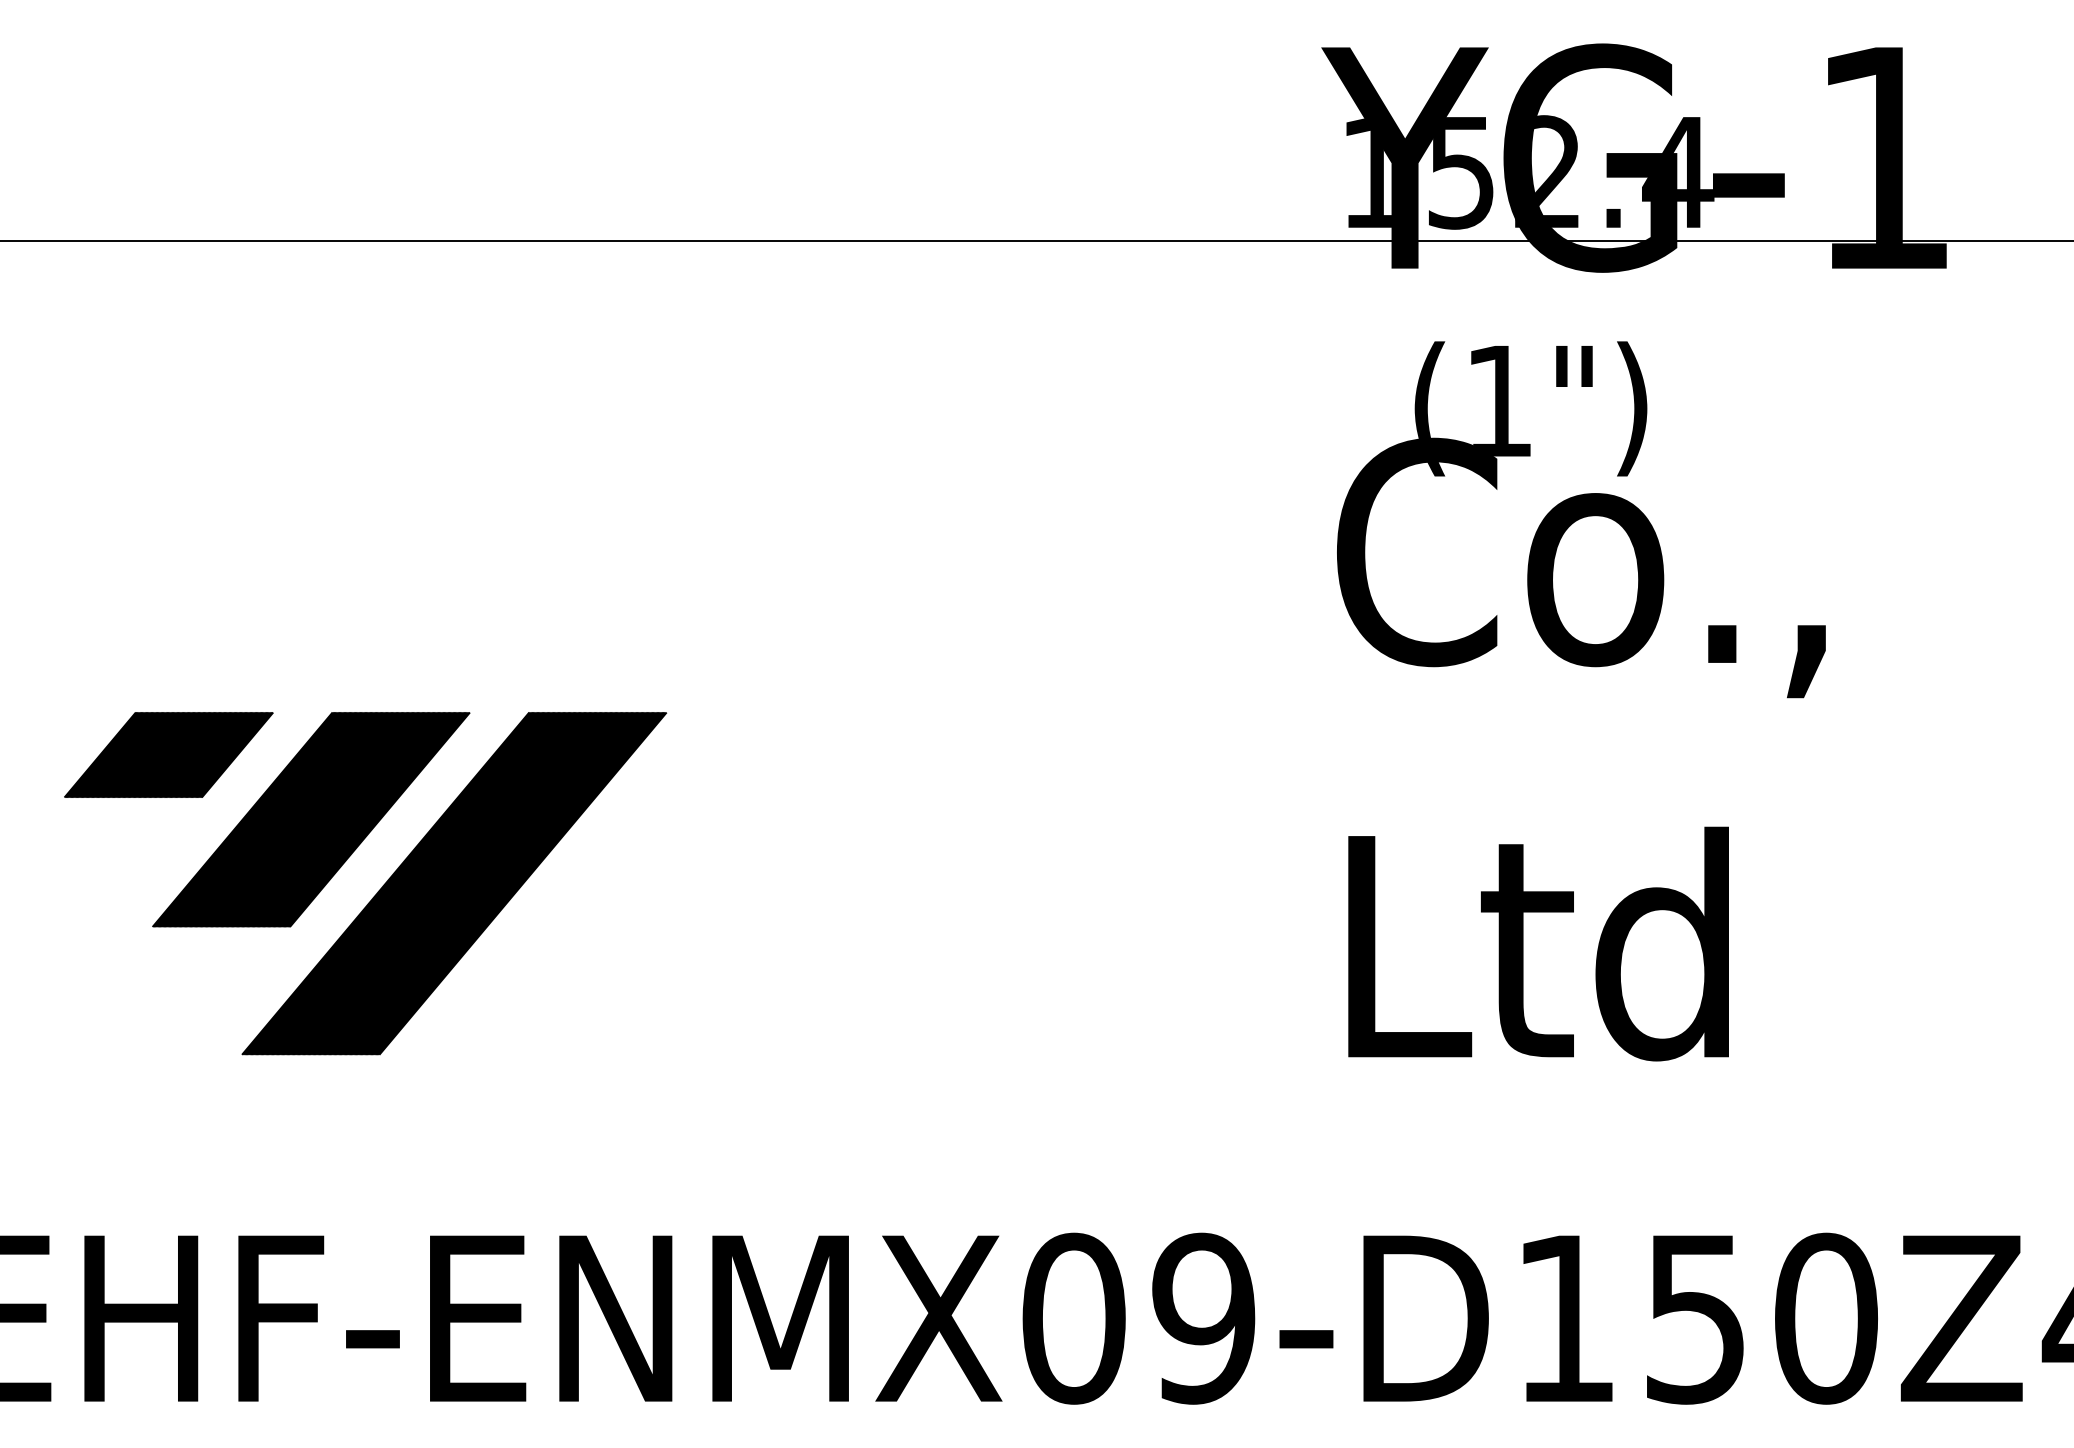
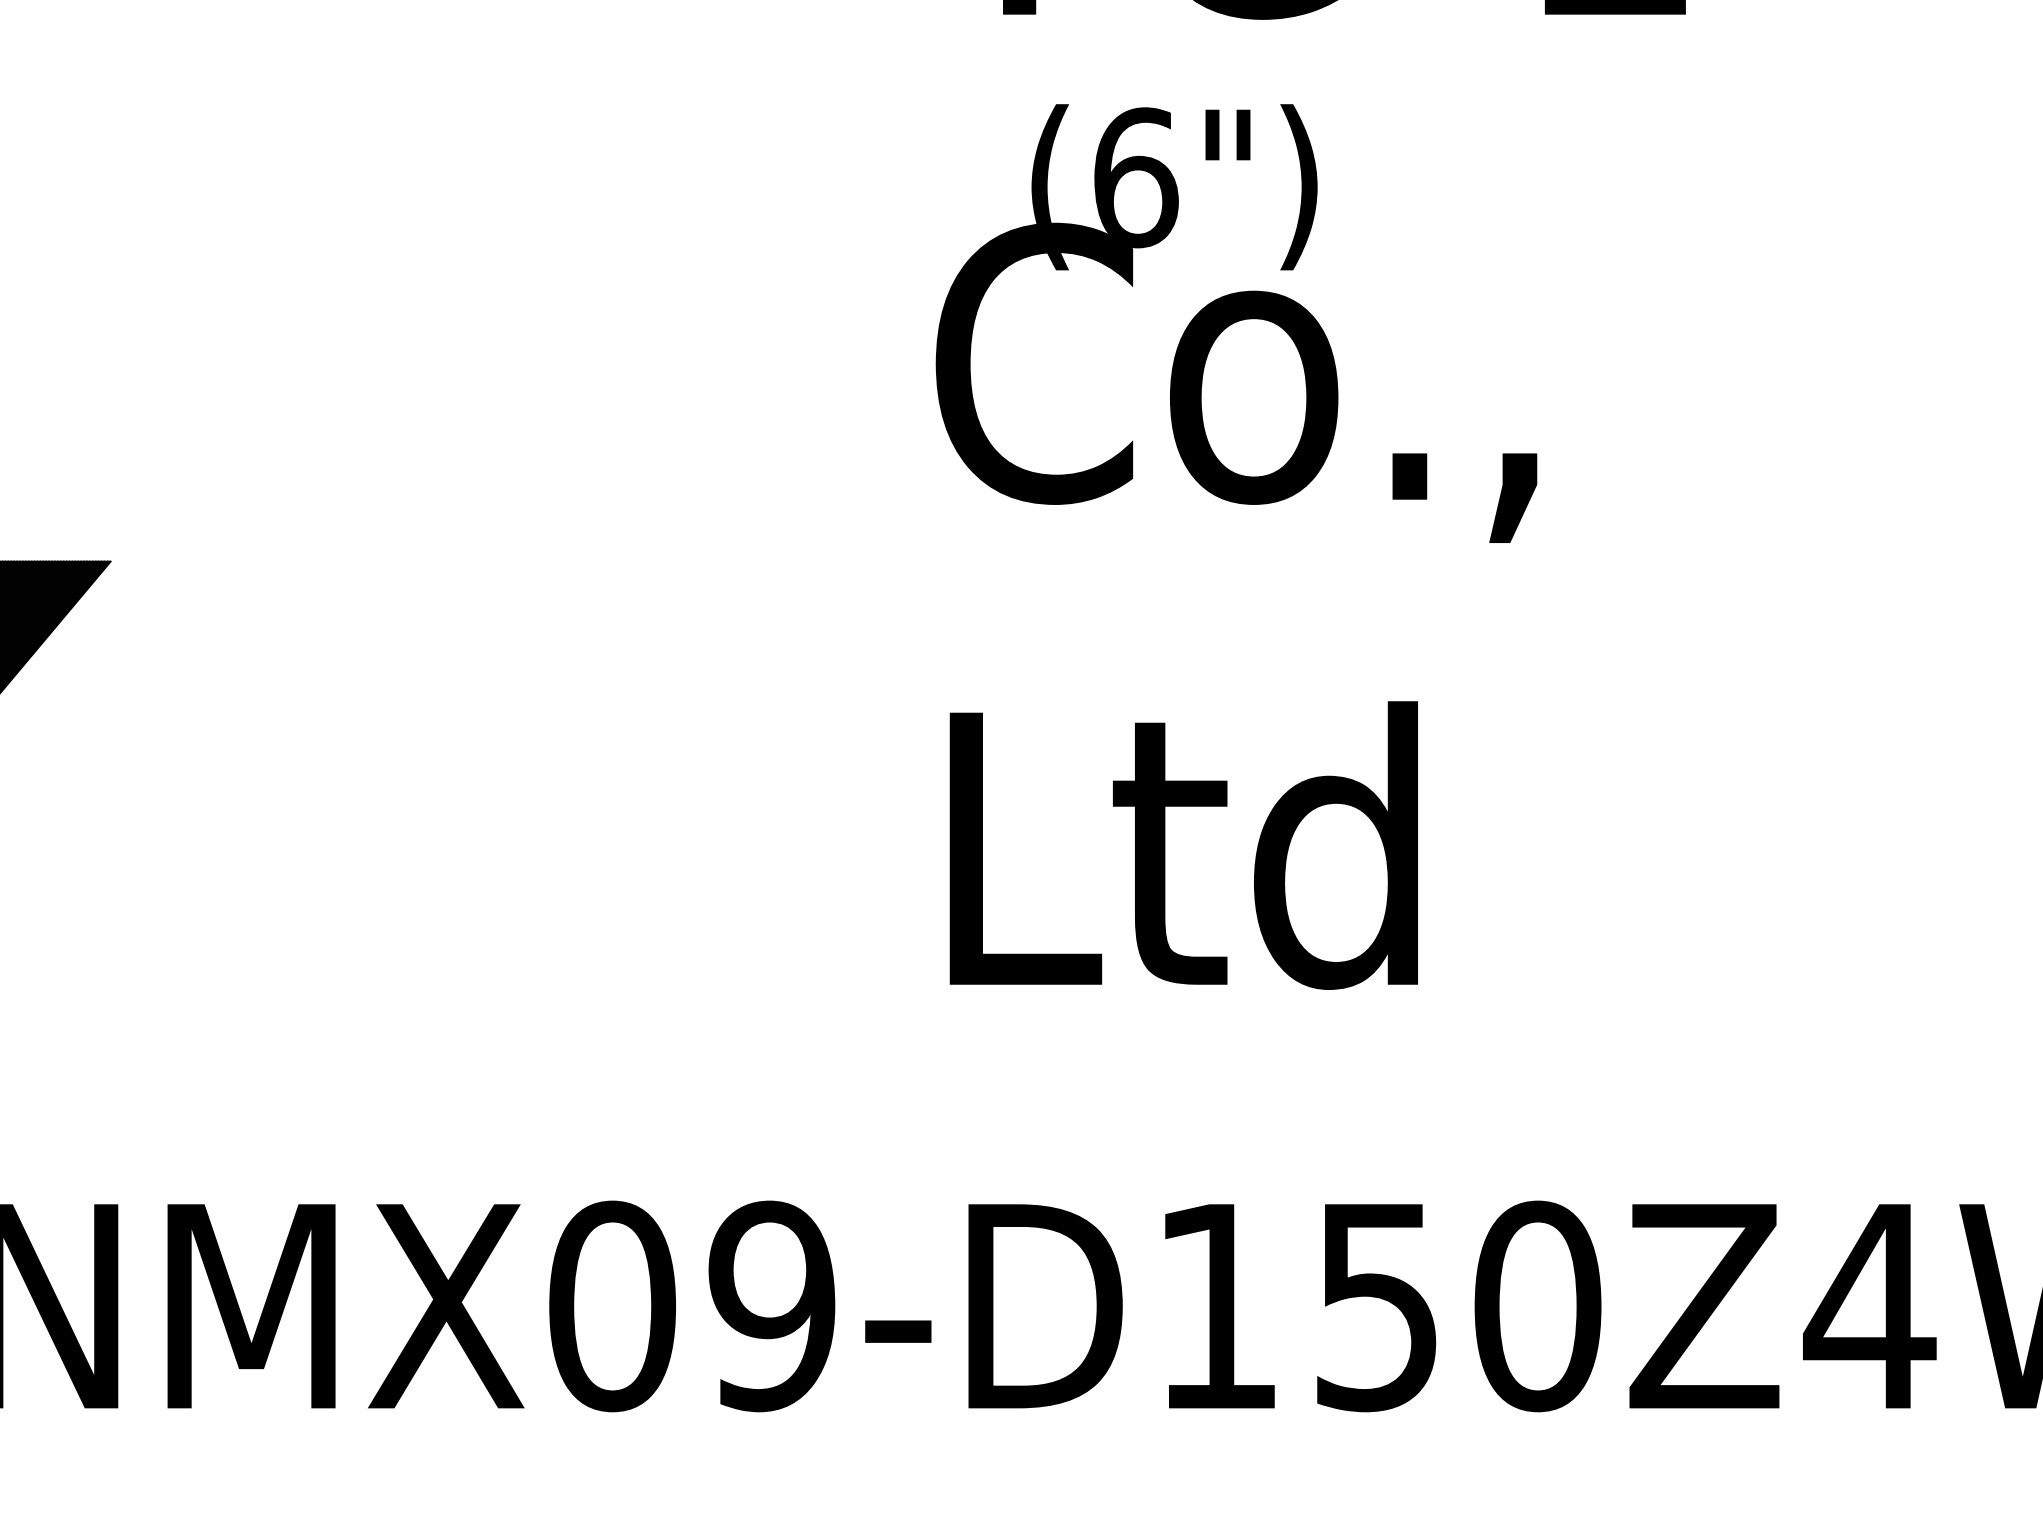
text: (1499, 401) -> (1135, 178), (1") -> (6")

